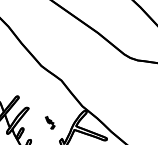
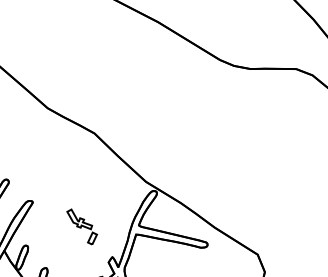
part: (50, 122) -> (83, 225), size x1.43

